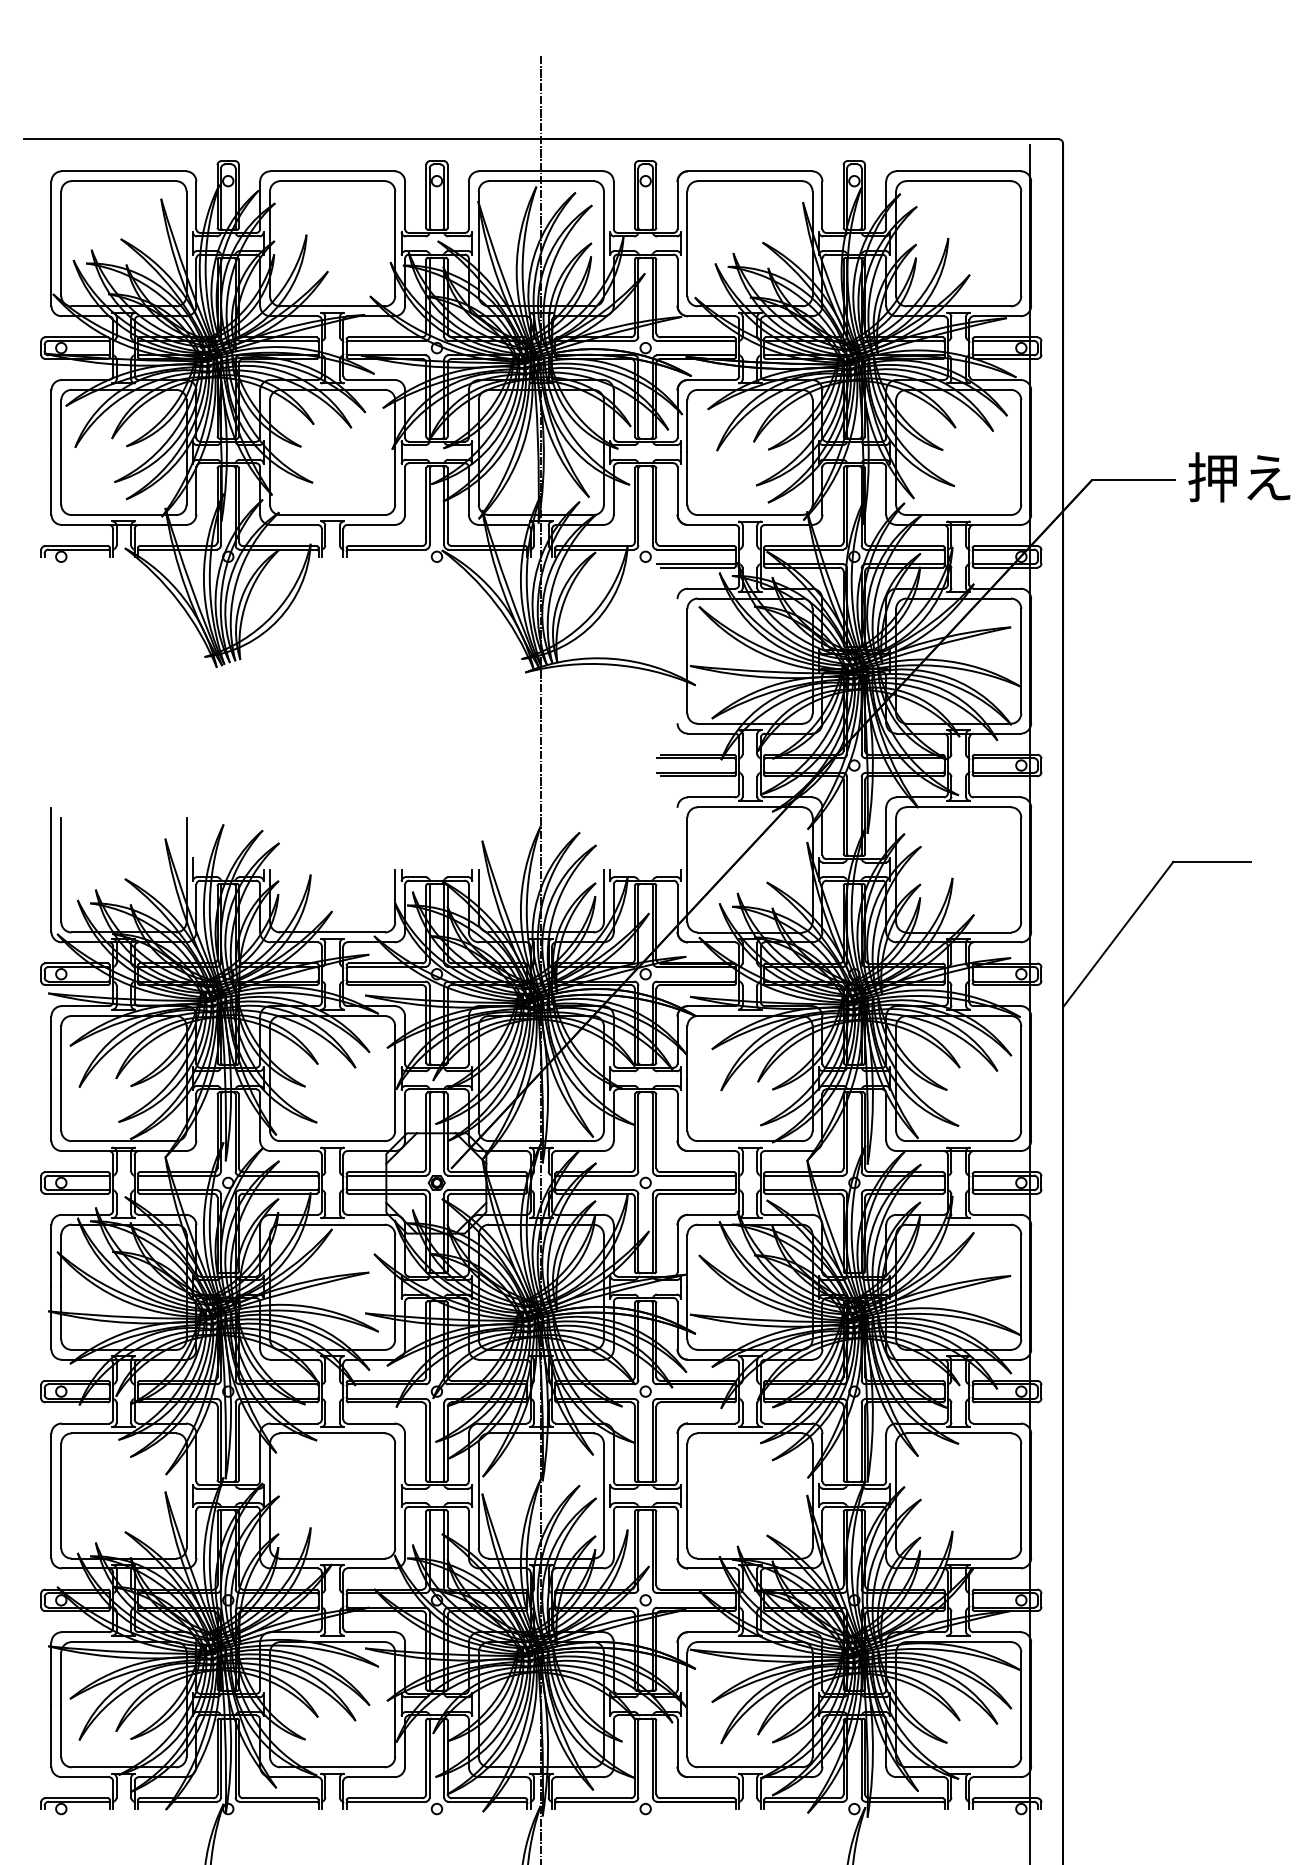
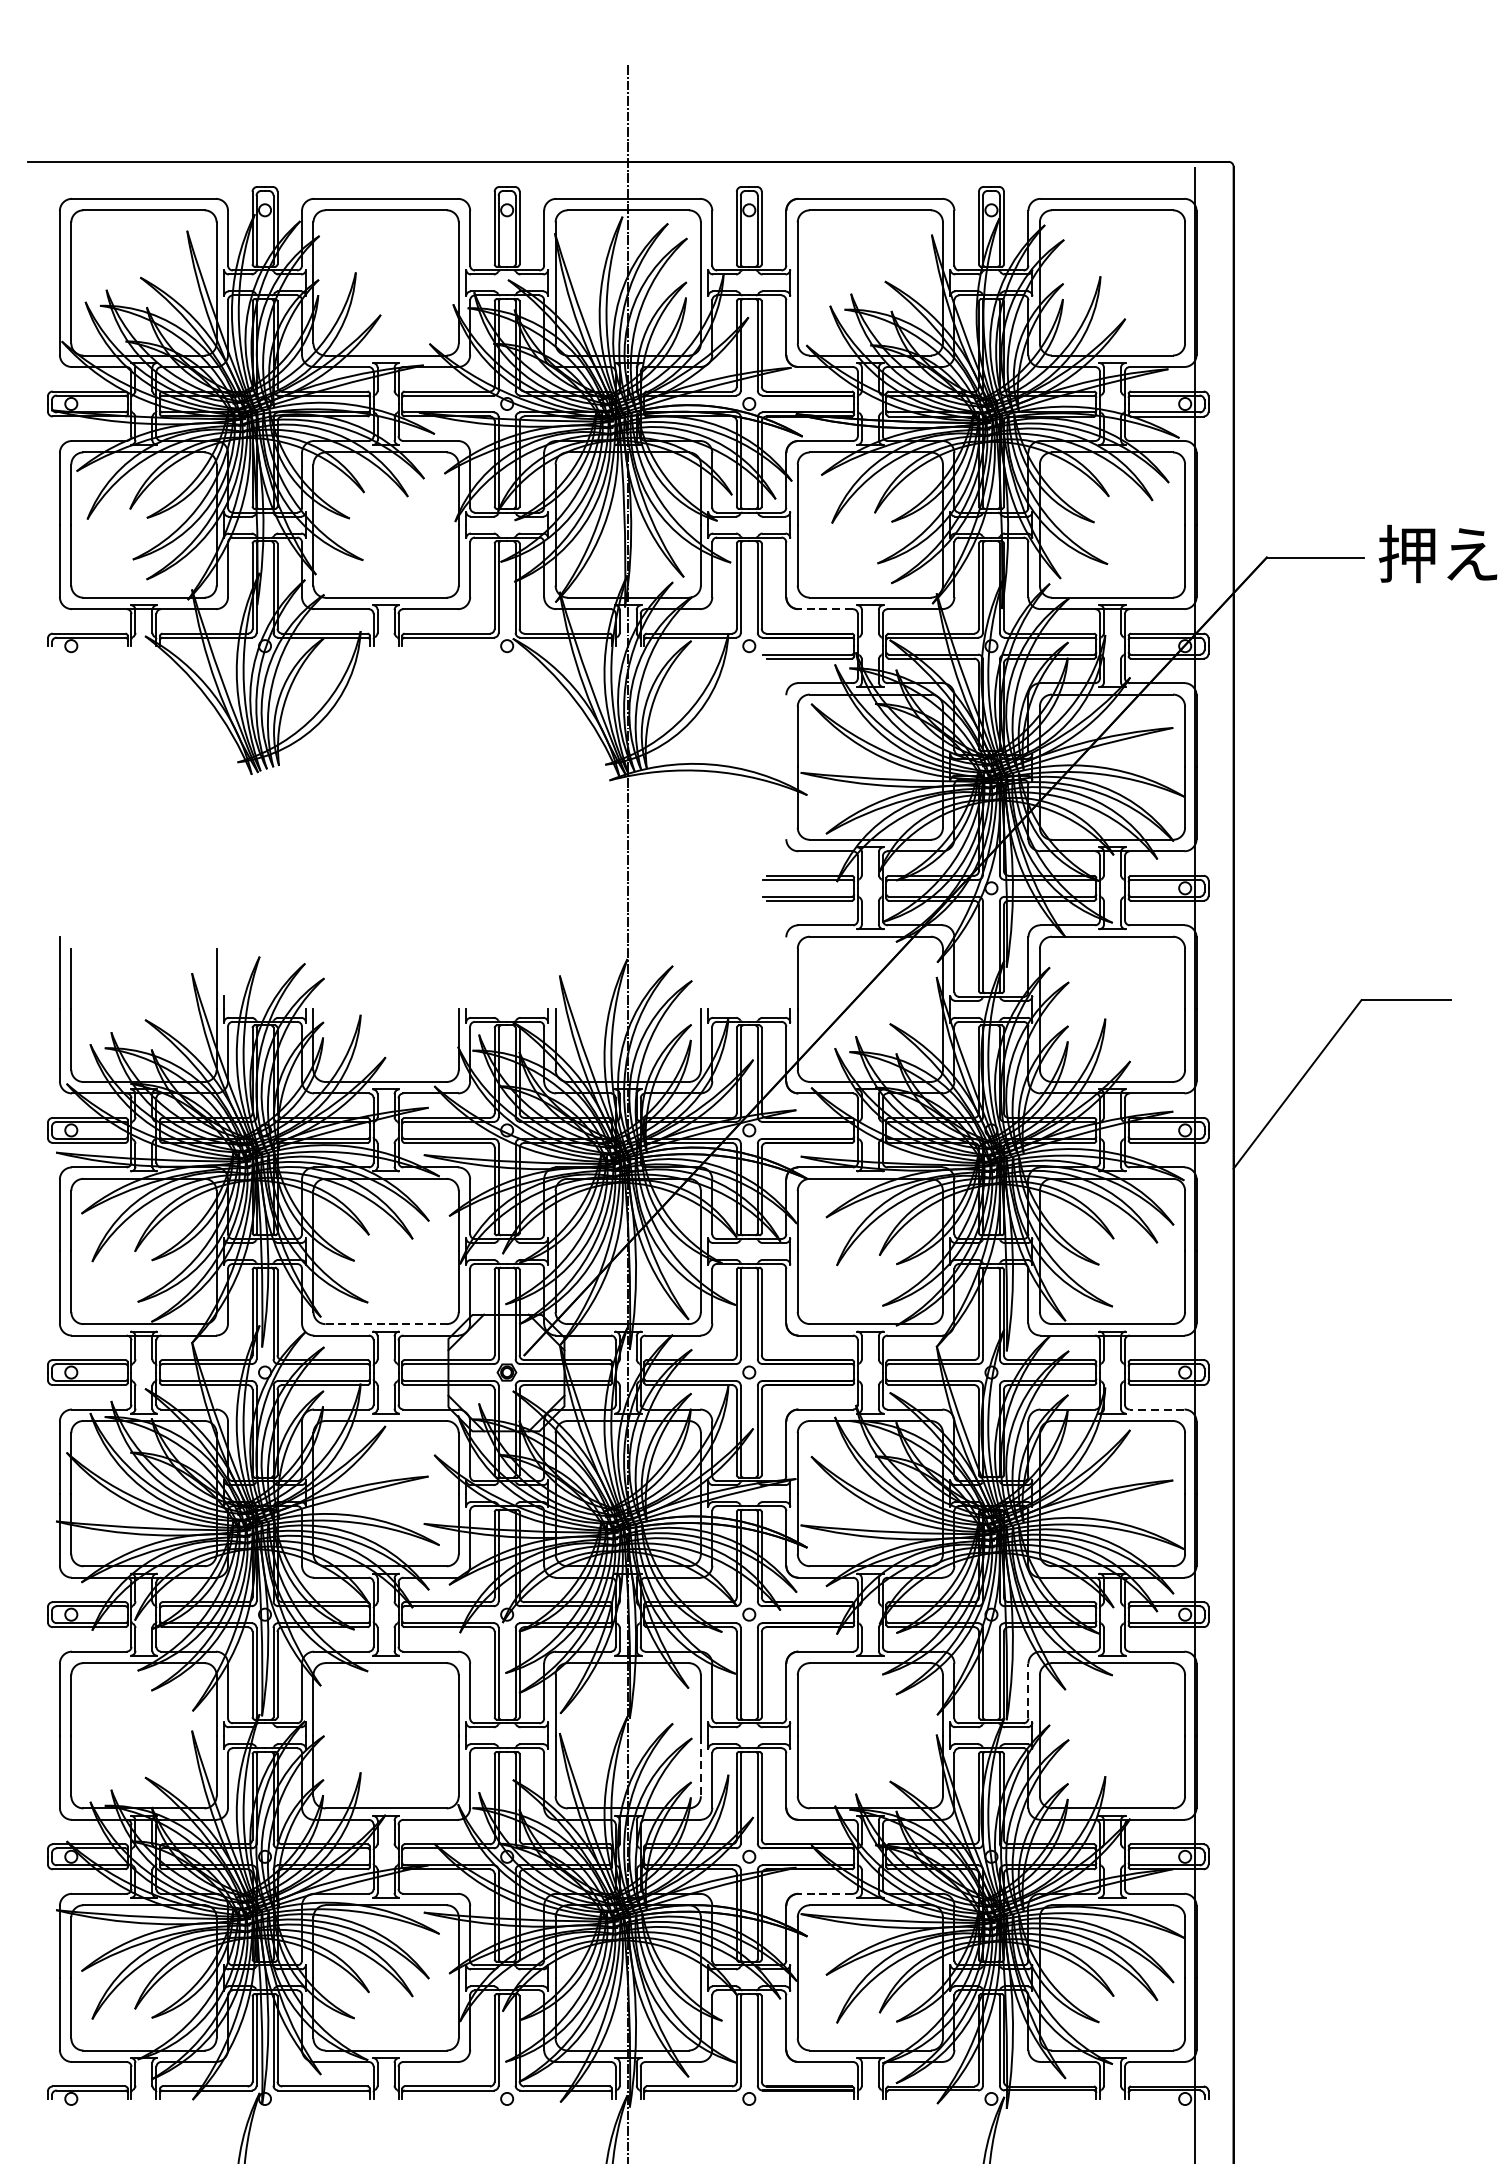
line: (711, 524) -> (825, 608), solid -> dashed
line: (333, 1141) -> (387, 1324), solid -> dashed
line: (997, 1214) -> (1157, 1409), solid -> dashed
line: (886, 1457) -> (1028, 1691), solid -> dashed
line: (603, 1522) -> (700, 1766), solid -> dashed
line: (711, 1632) -> (825, 1894), solid -> dashed

